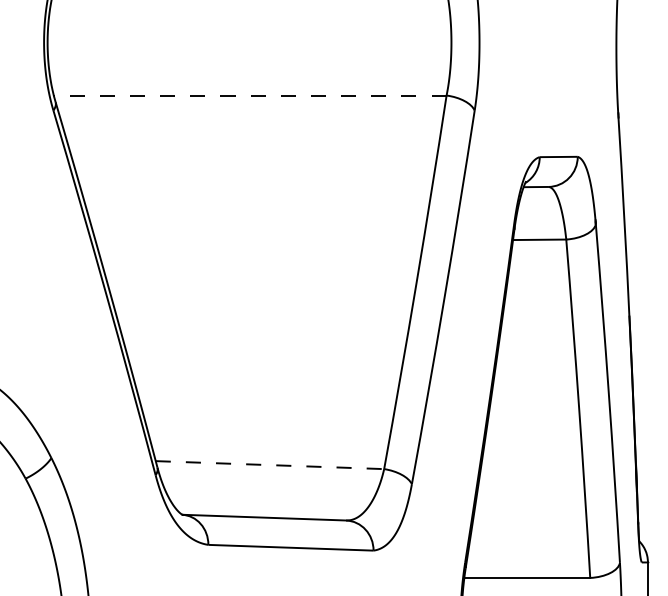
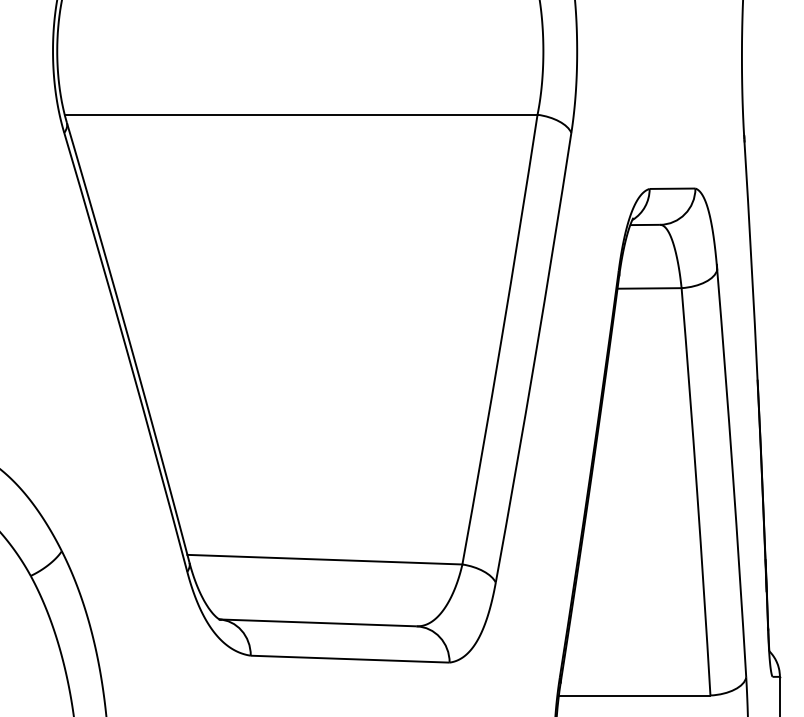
line: (249, 95) -> (300, 114), dashed -> solid
line: (270, 465) -> (325, 560), dashed -> solid

